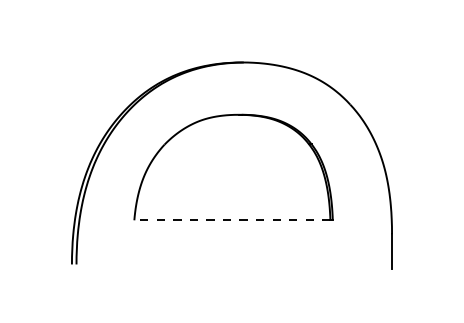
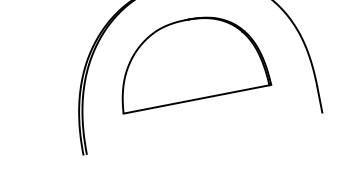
line: (231, 220) -> (195, 99), dashed -> solid

